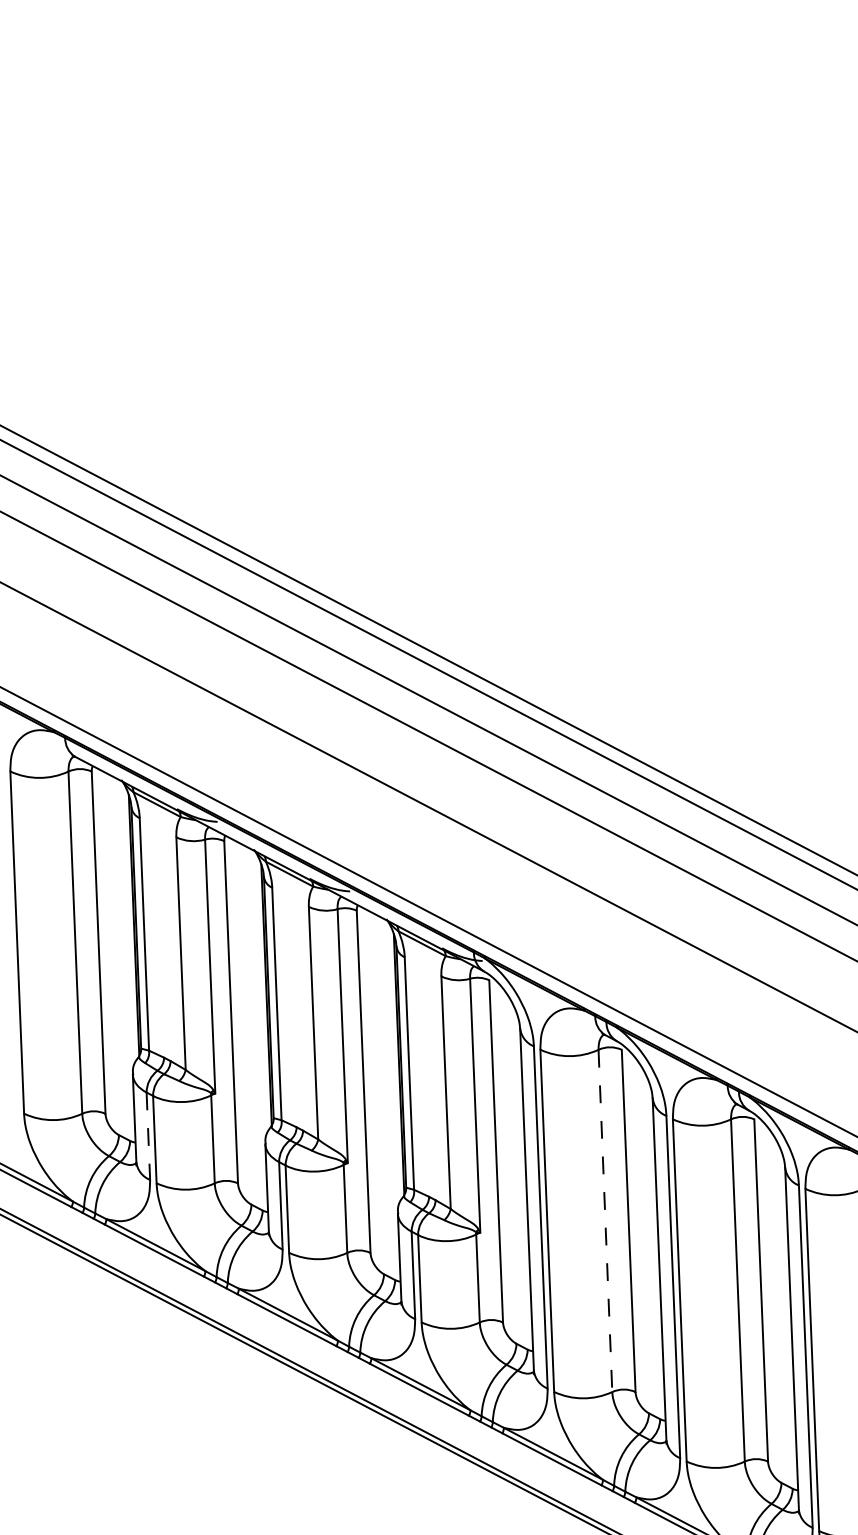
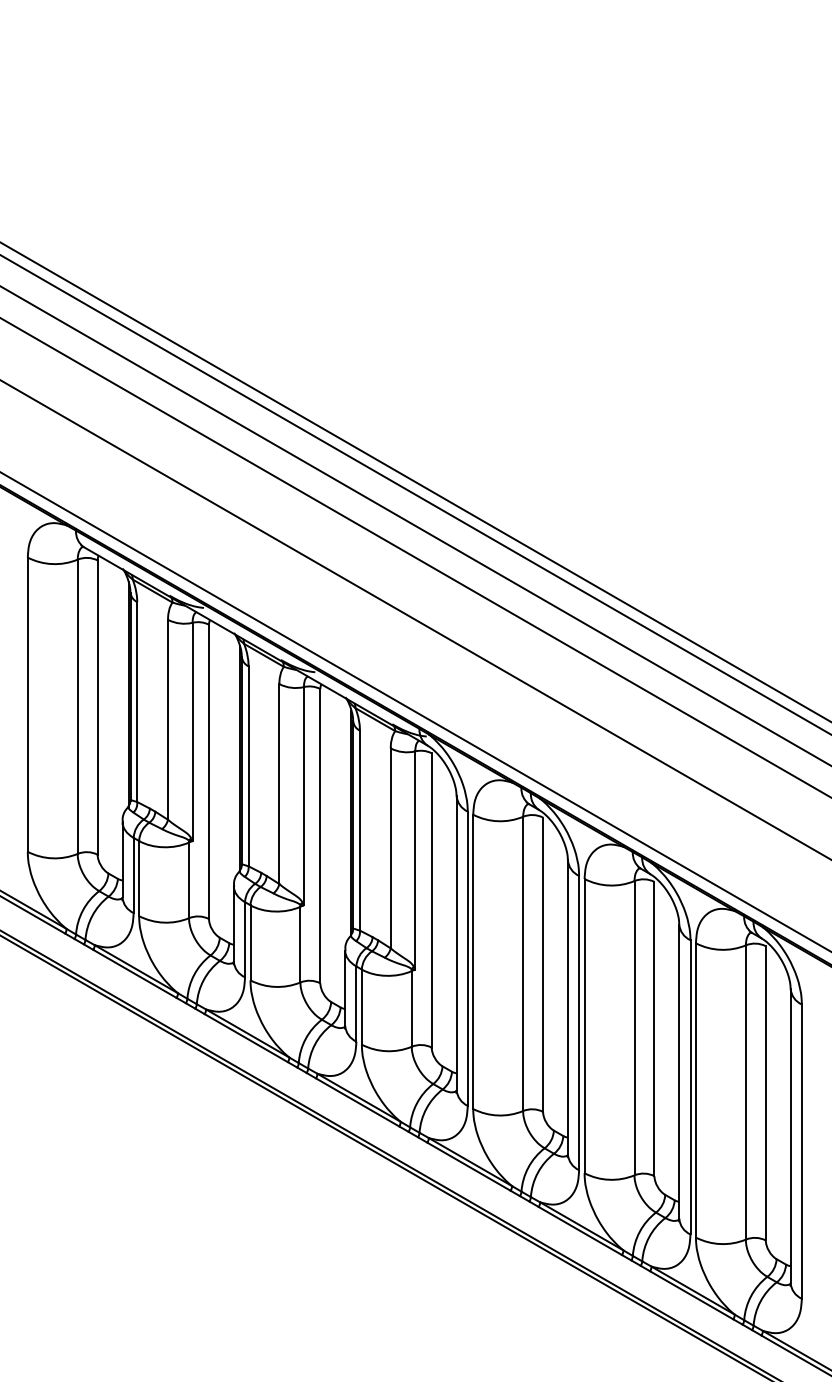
line: (148, 1136) -> (133, 875), dashed -> solid
line: (605, 1221) -> (523, 964), dashed -> solid

